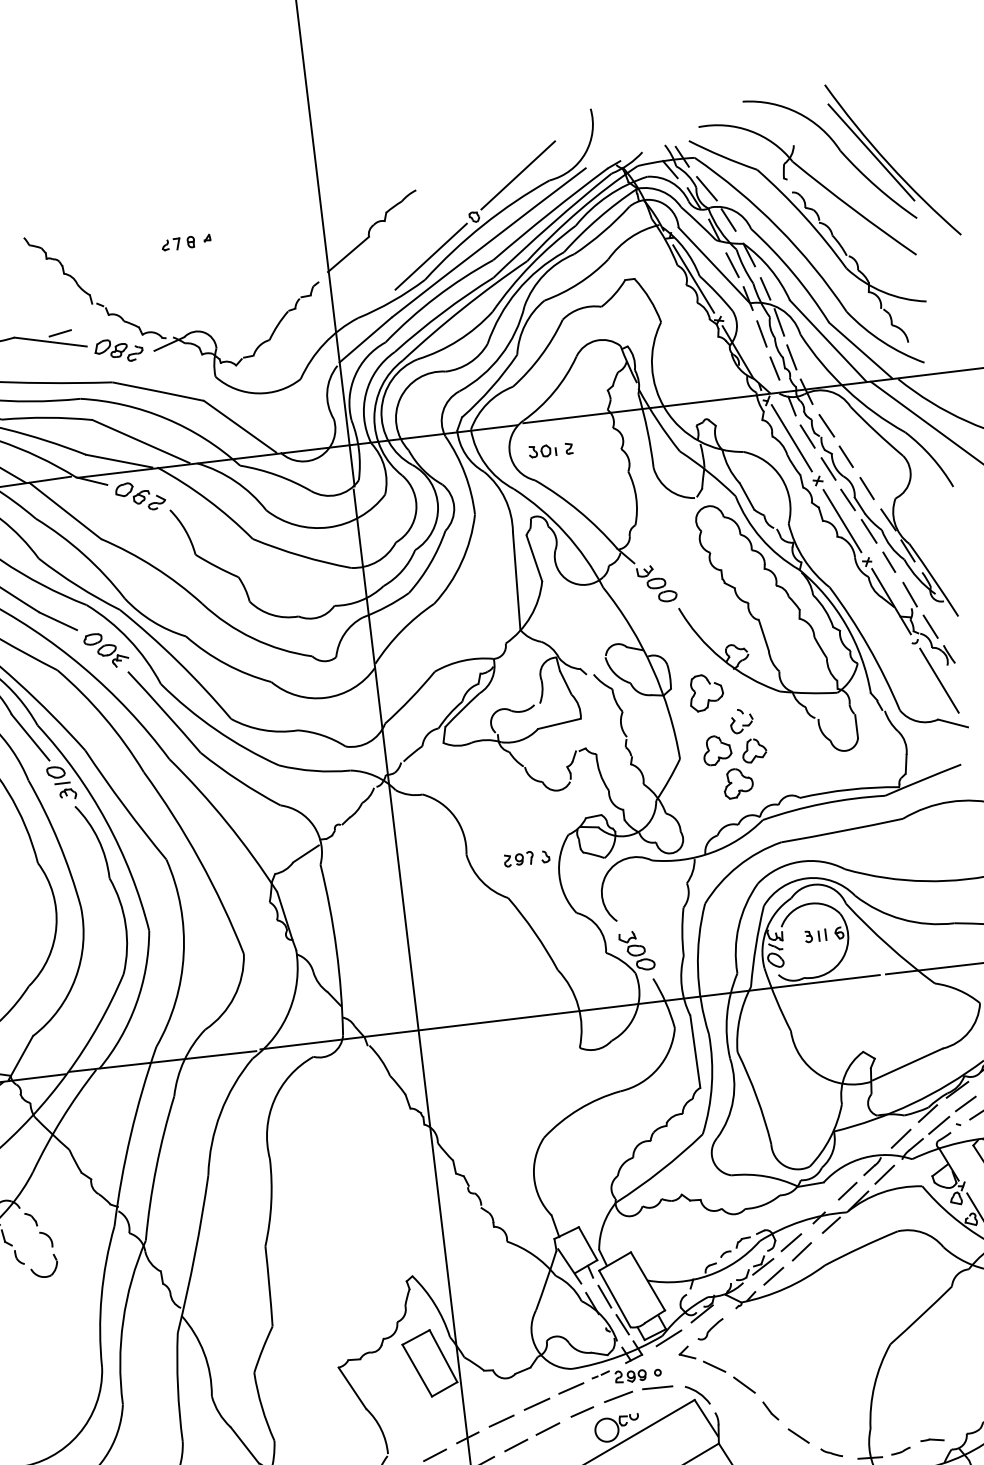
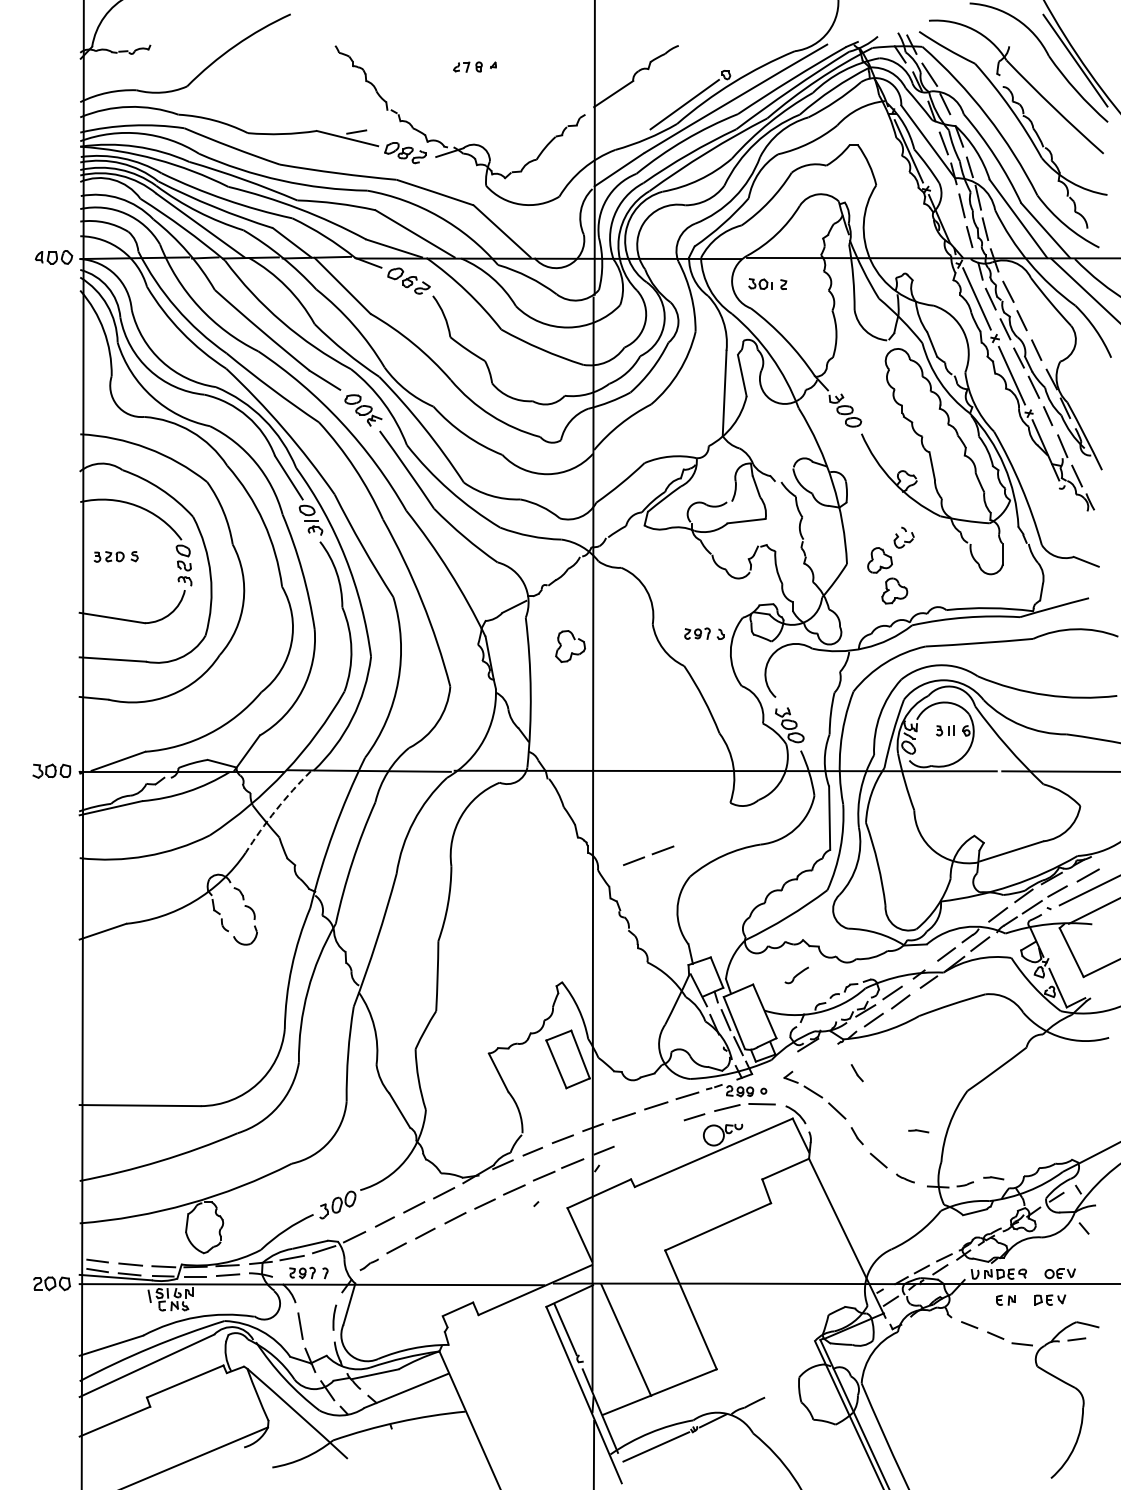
line: (518, 175) -> (768, 43), removed
line: (938, 680) -> (1078, 523), removed
part: (708, 699) -> (571, 652), moved
part: (753, 750) -> (911, 564), removed
arc: (62, 1119) -> (276, 810), solid -> dashed
part: (710, 1329) -> (796, 975), moved
line: (668, 1338) -> (776, 1062), removed
line: (761, 1339) -> (856, 1073), added
line: (840, 1397) -> (918, 1131), added
line: (535, 1435) -> (651, 854), moved

